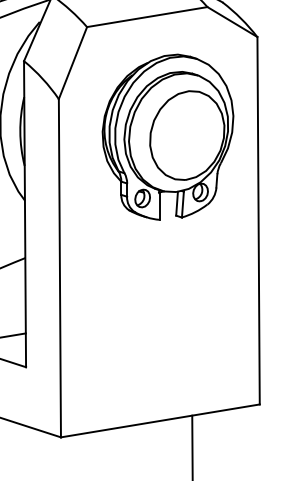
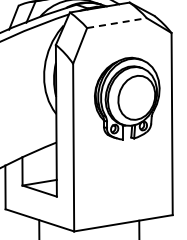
line: (148, 17) -> (117, 23), solid -> dashed
part: (168, 136) -> (127, 98), moved

